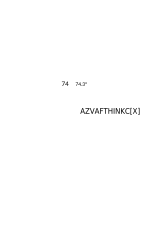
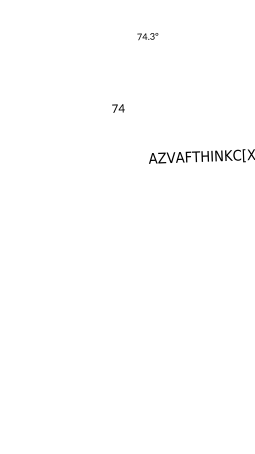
text: (81, 83) -> (148, 35), moved

